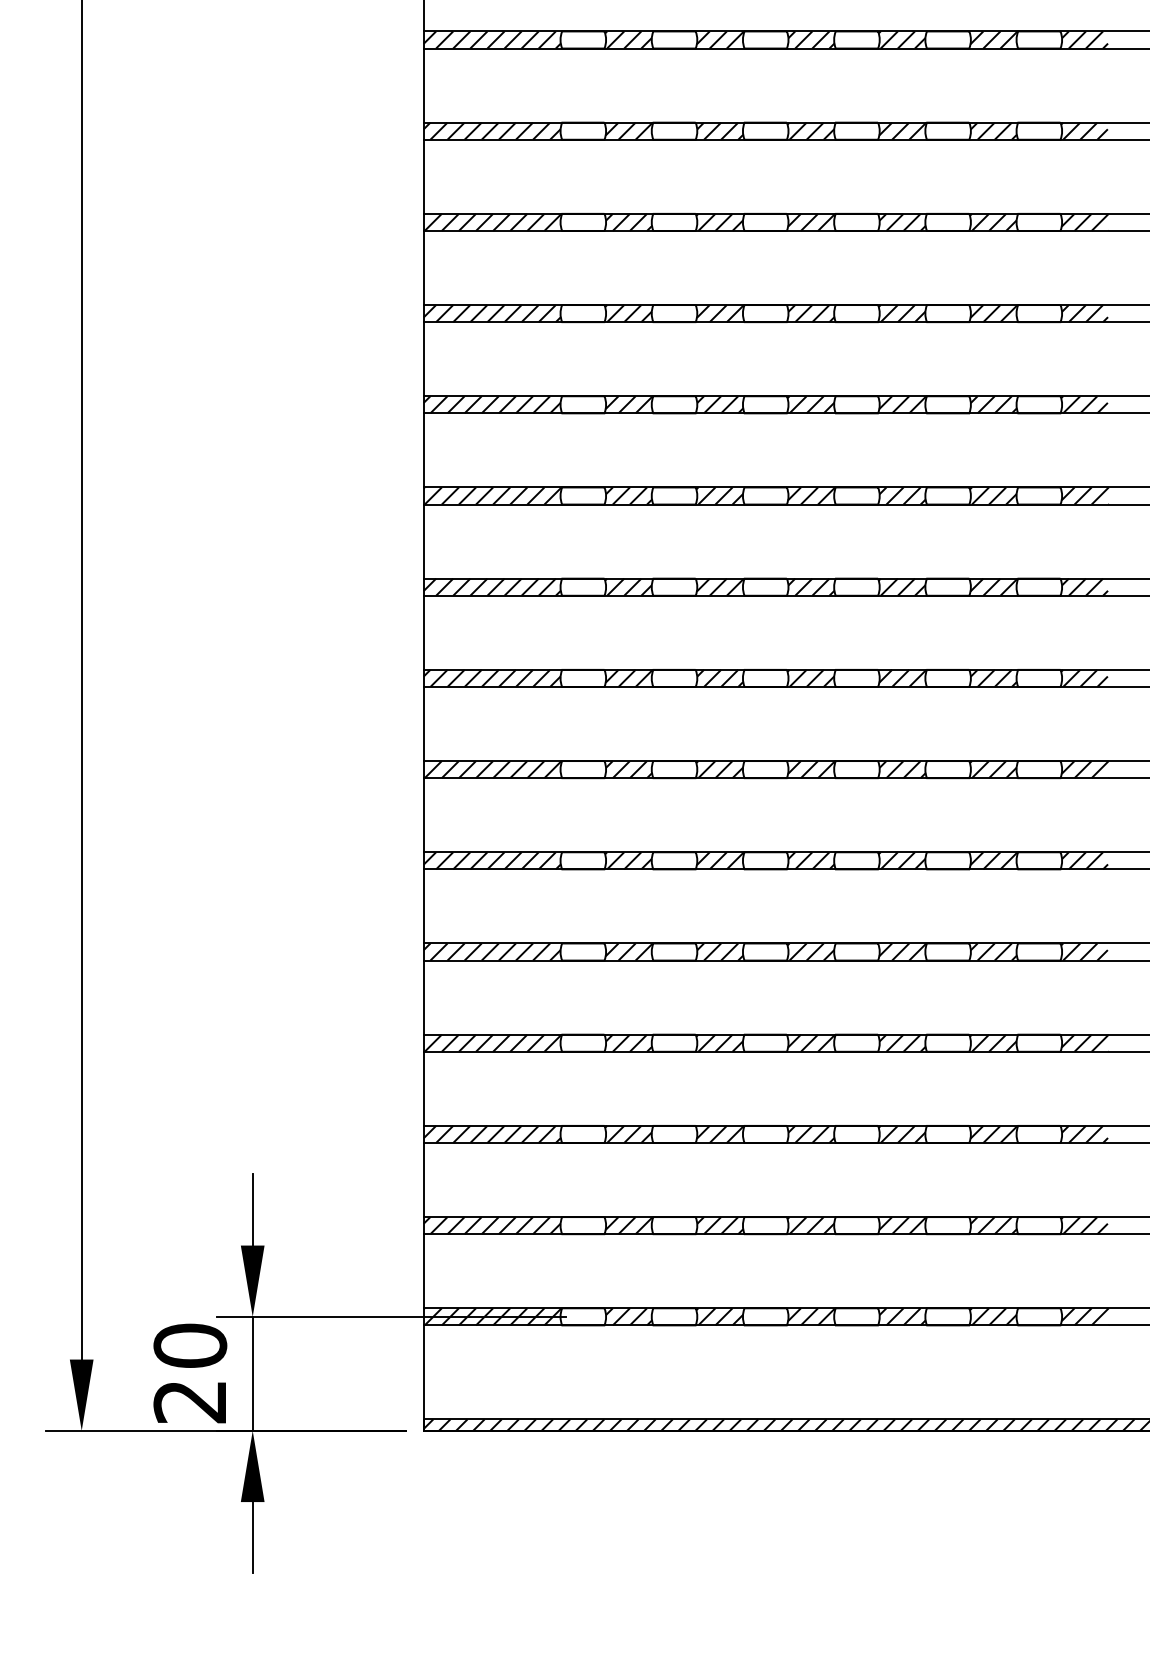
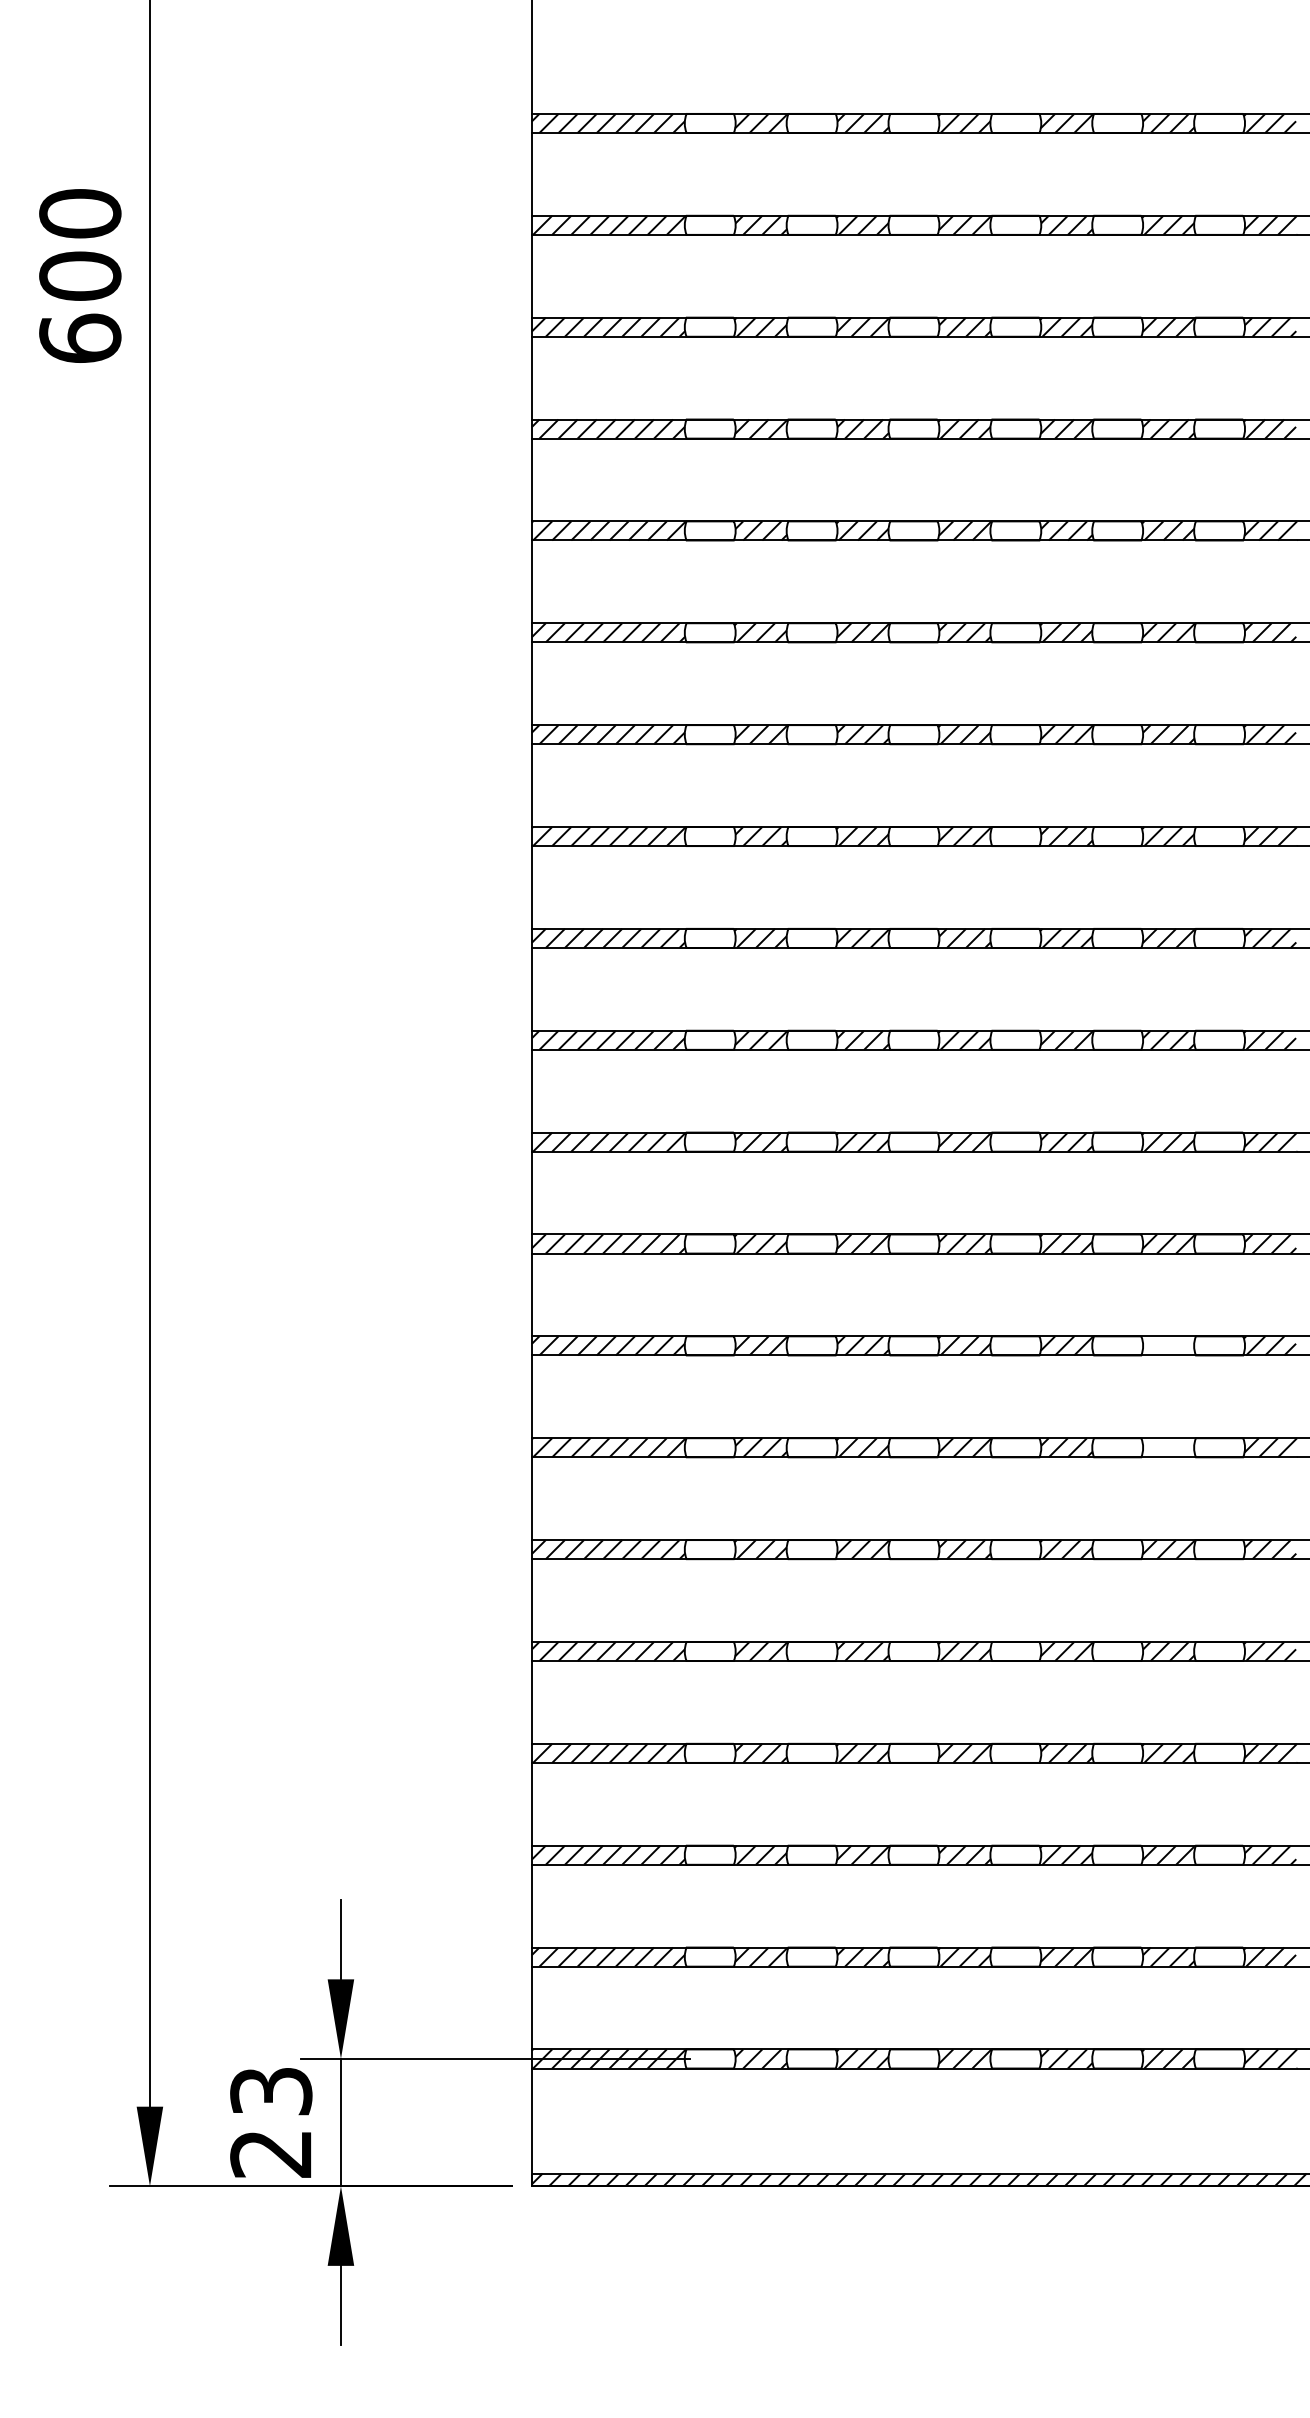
hatch: (993, 678) -> (1168, 1345), removed
hatch: (993, 769) -> (1168, 1447), removed
text: (190, 1345) -> (271, 2091), 20 -> 23

